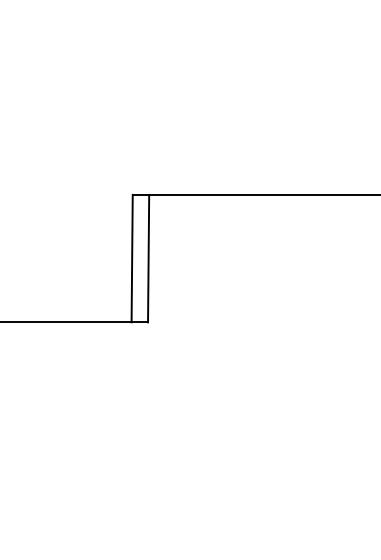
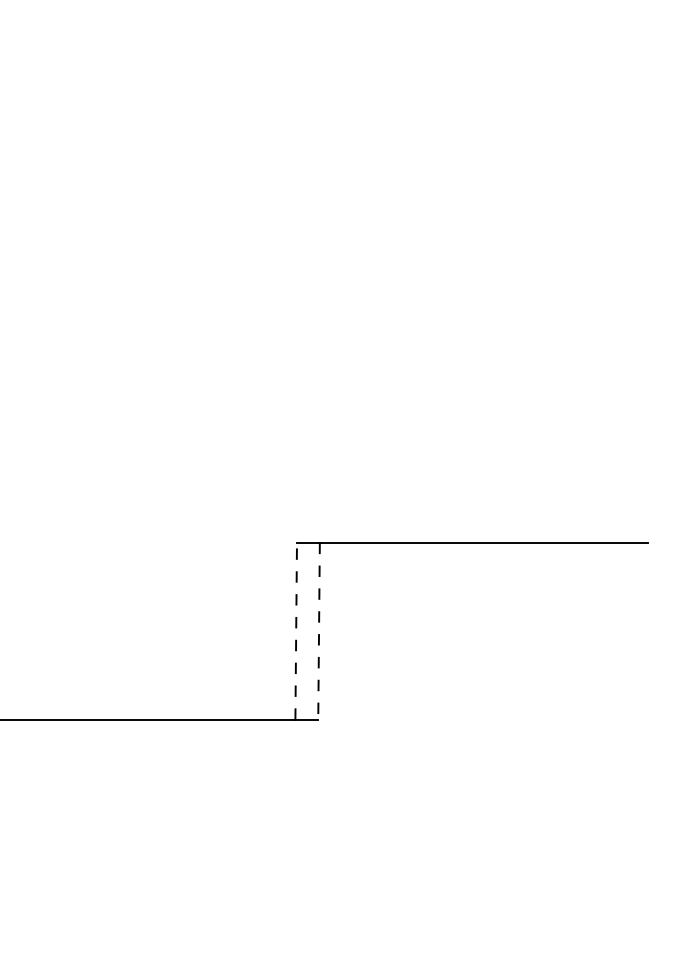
line: (132, 258) -> (296, 631), solid -> dashed
line: (148, 258) -> (319, 631), solid -> dashed

